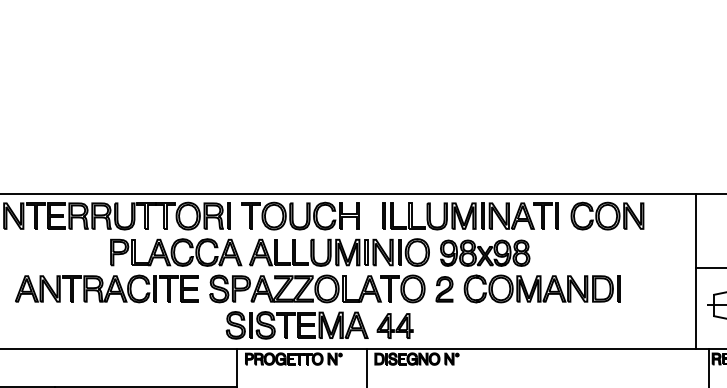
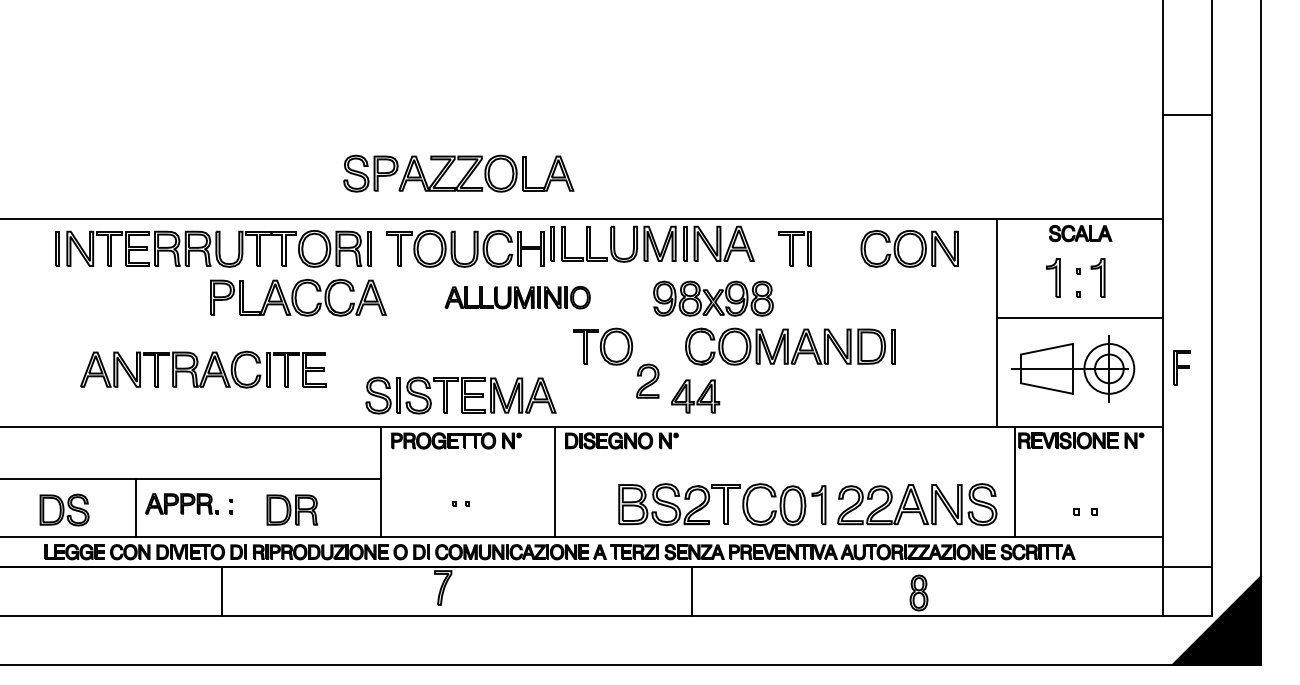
part: (458, 215) -> (652, 243), moved
part: (607, 215) -> (909, 248), moved
part: (339, 252) -> (517, 297), size x0.6
part: (106, 288) -> (203, 369), moved
part: (444, 288) -> (647, 380), moved
part: (299, 290) -> (464, 175), moved
part: (395, 326) -> (695, 396), moved

